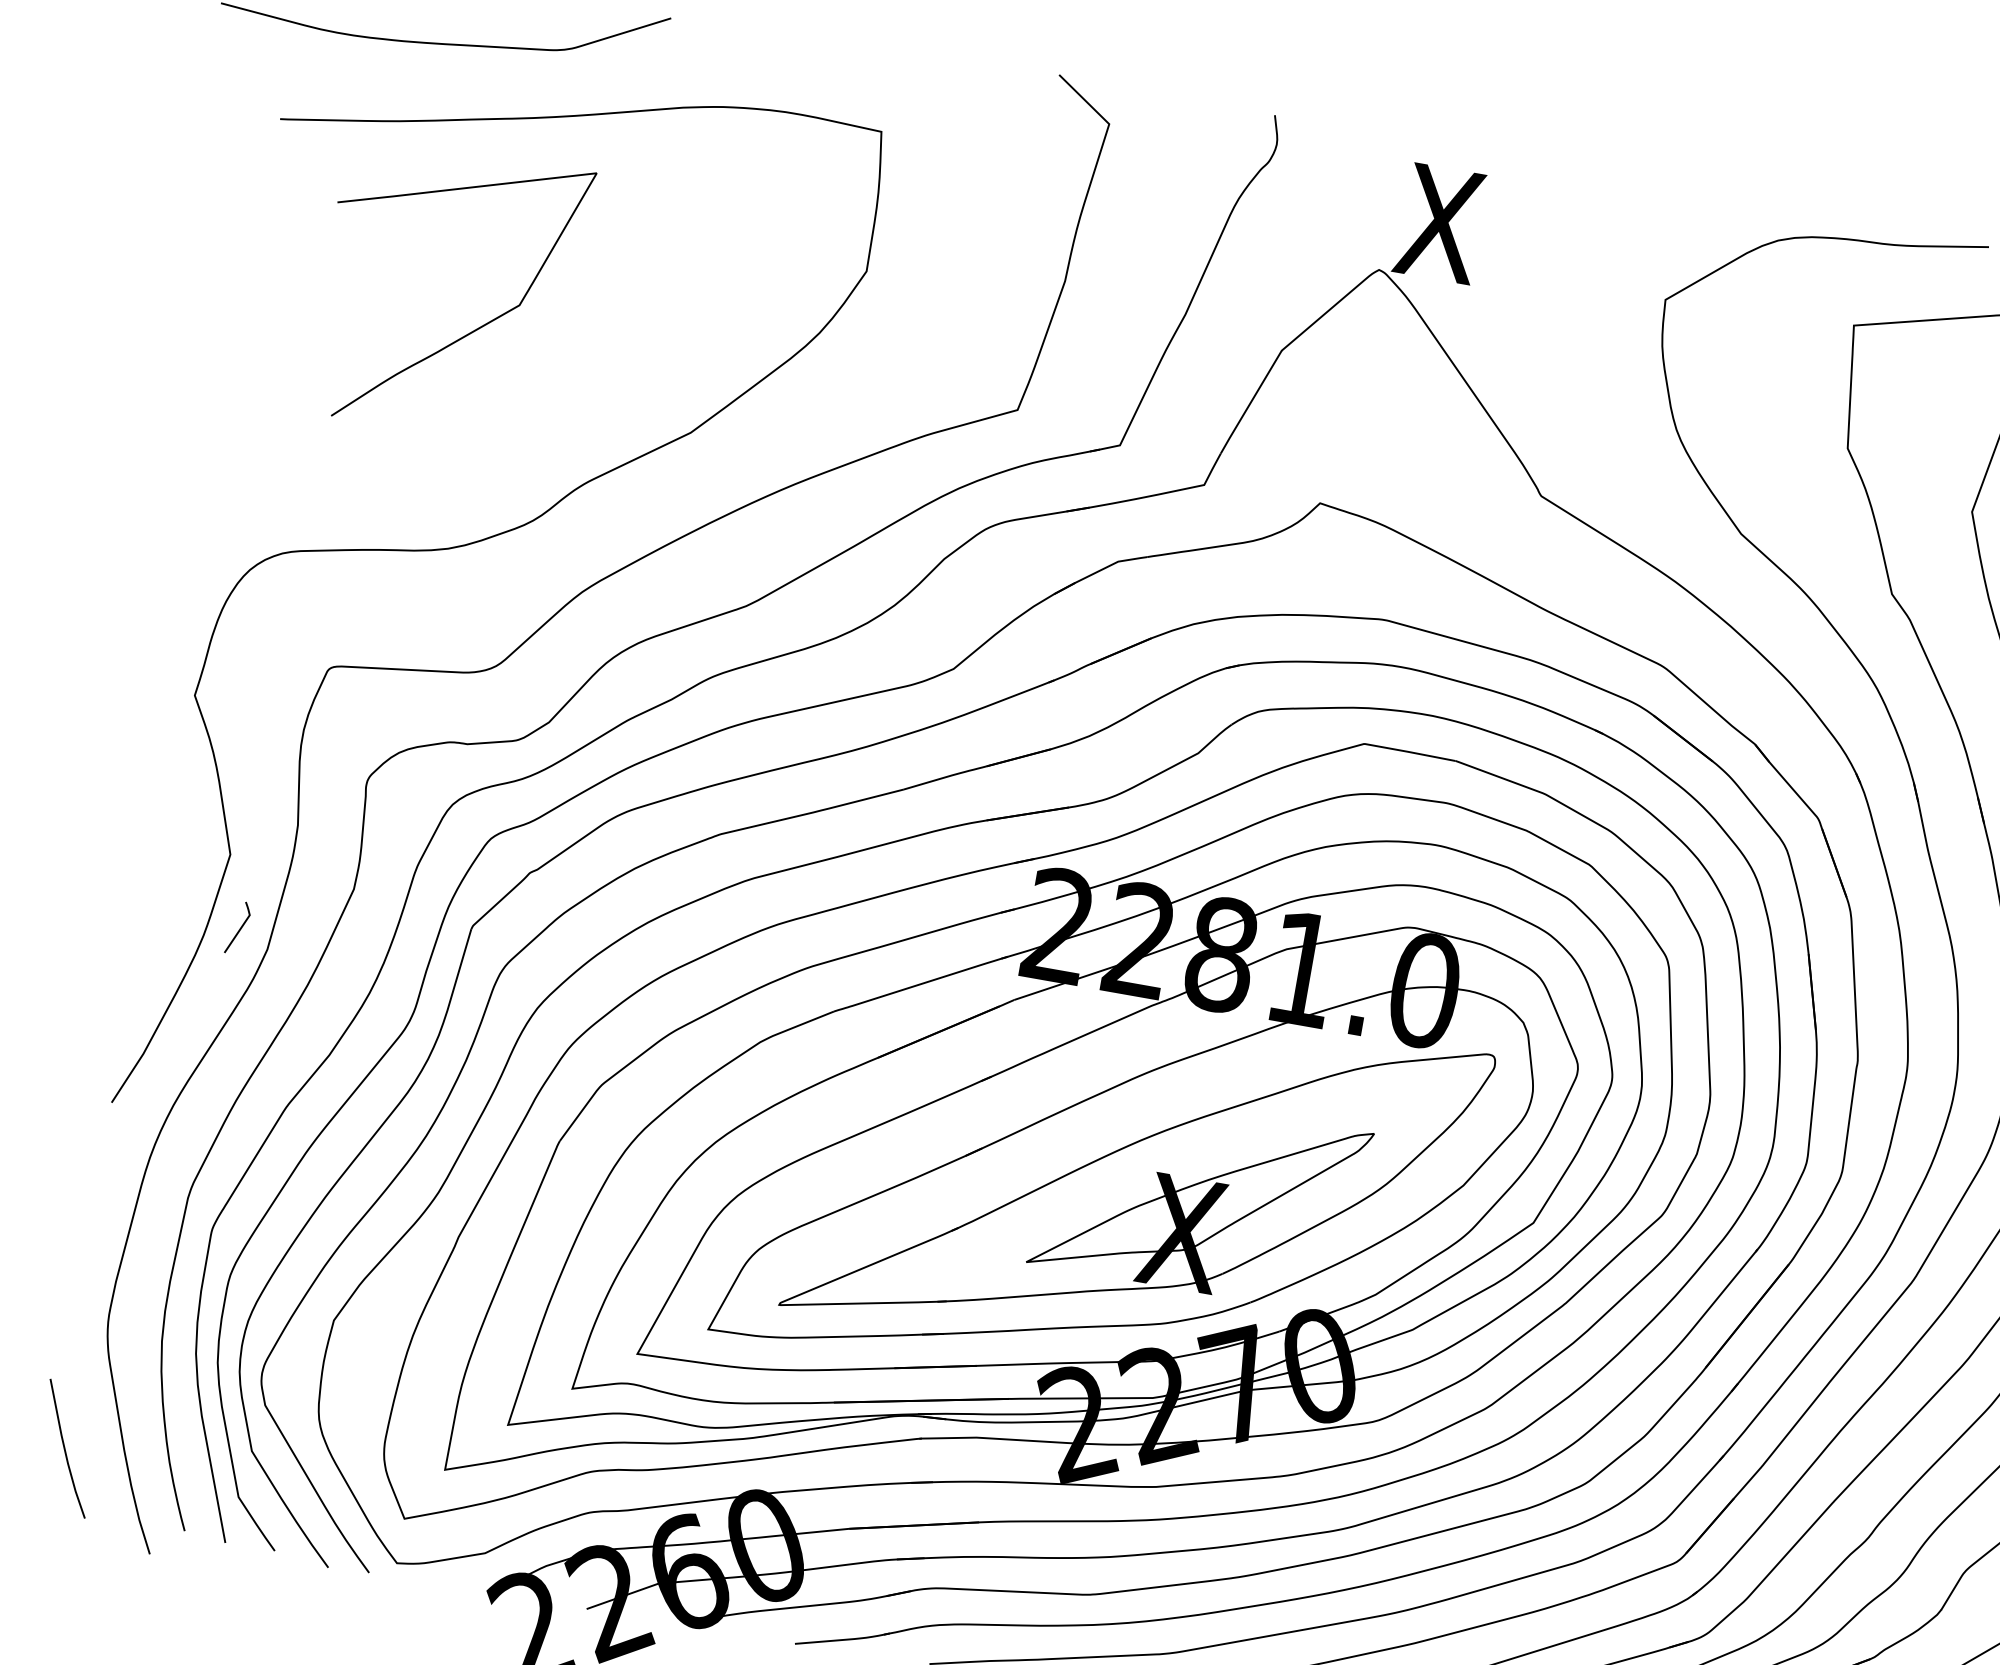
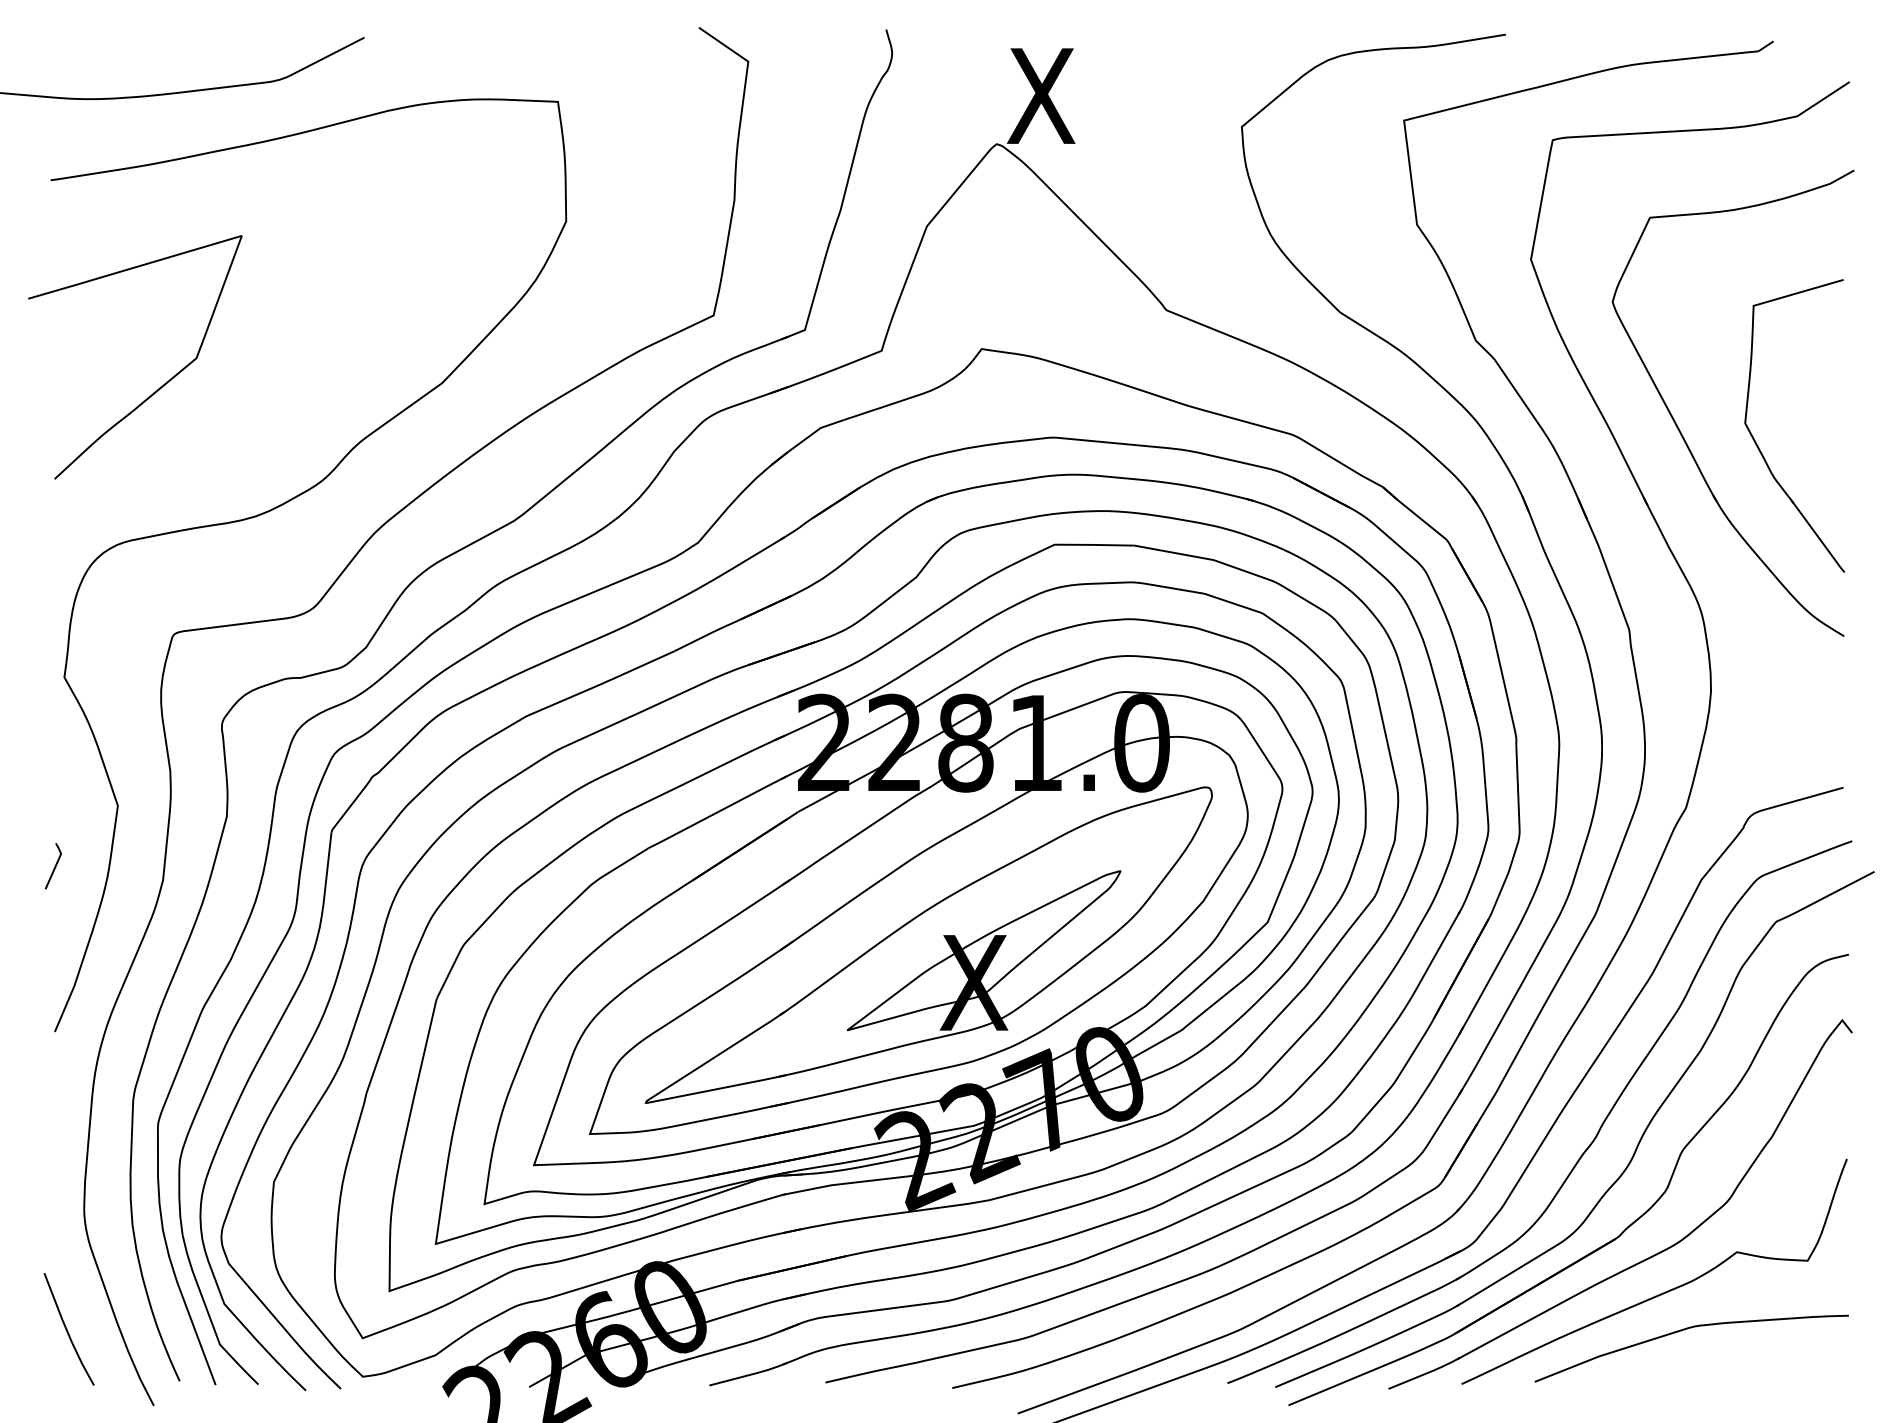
curve: (472, 330) -> (160, 386), moved
curve: (239, 928) -> (54, 866), moved

